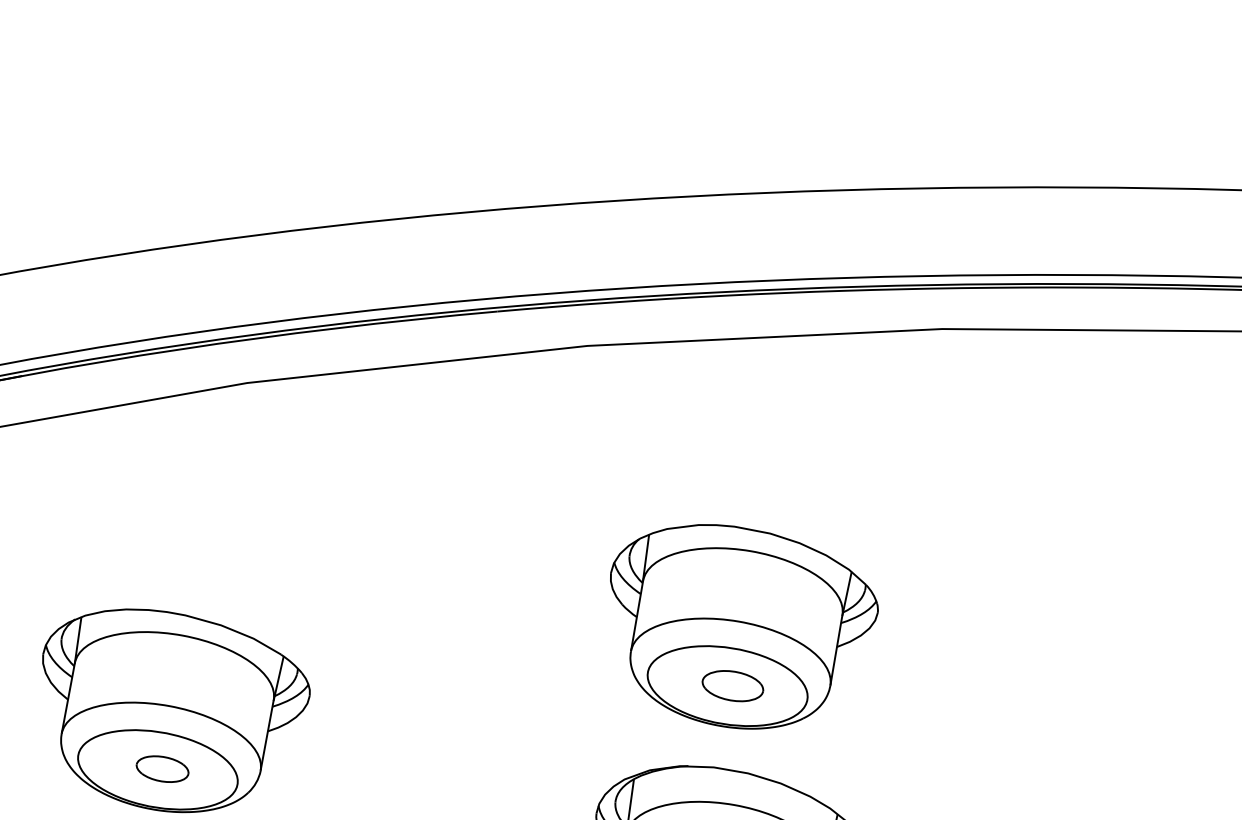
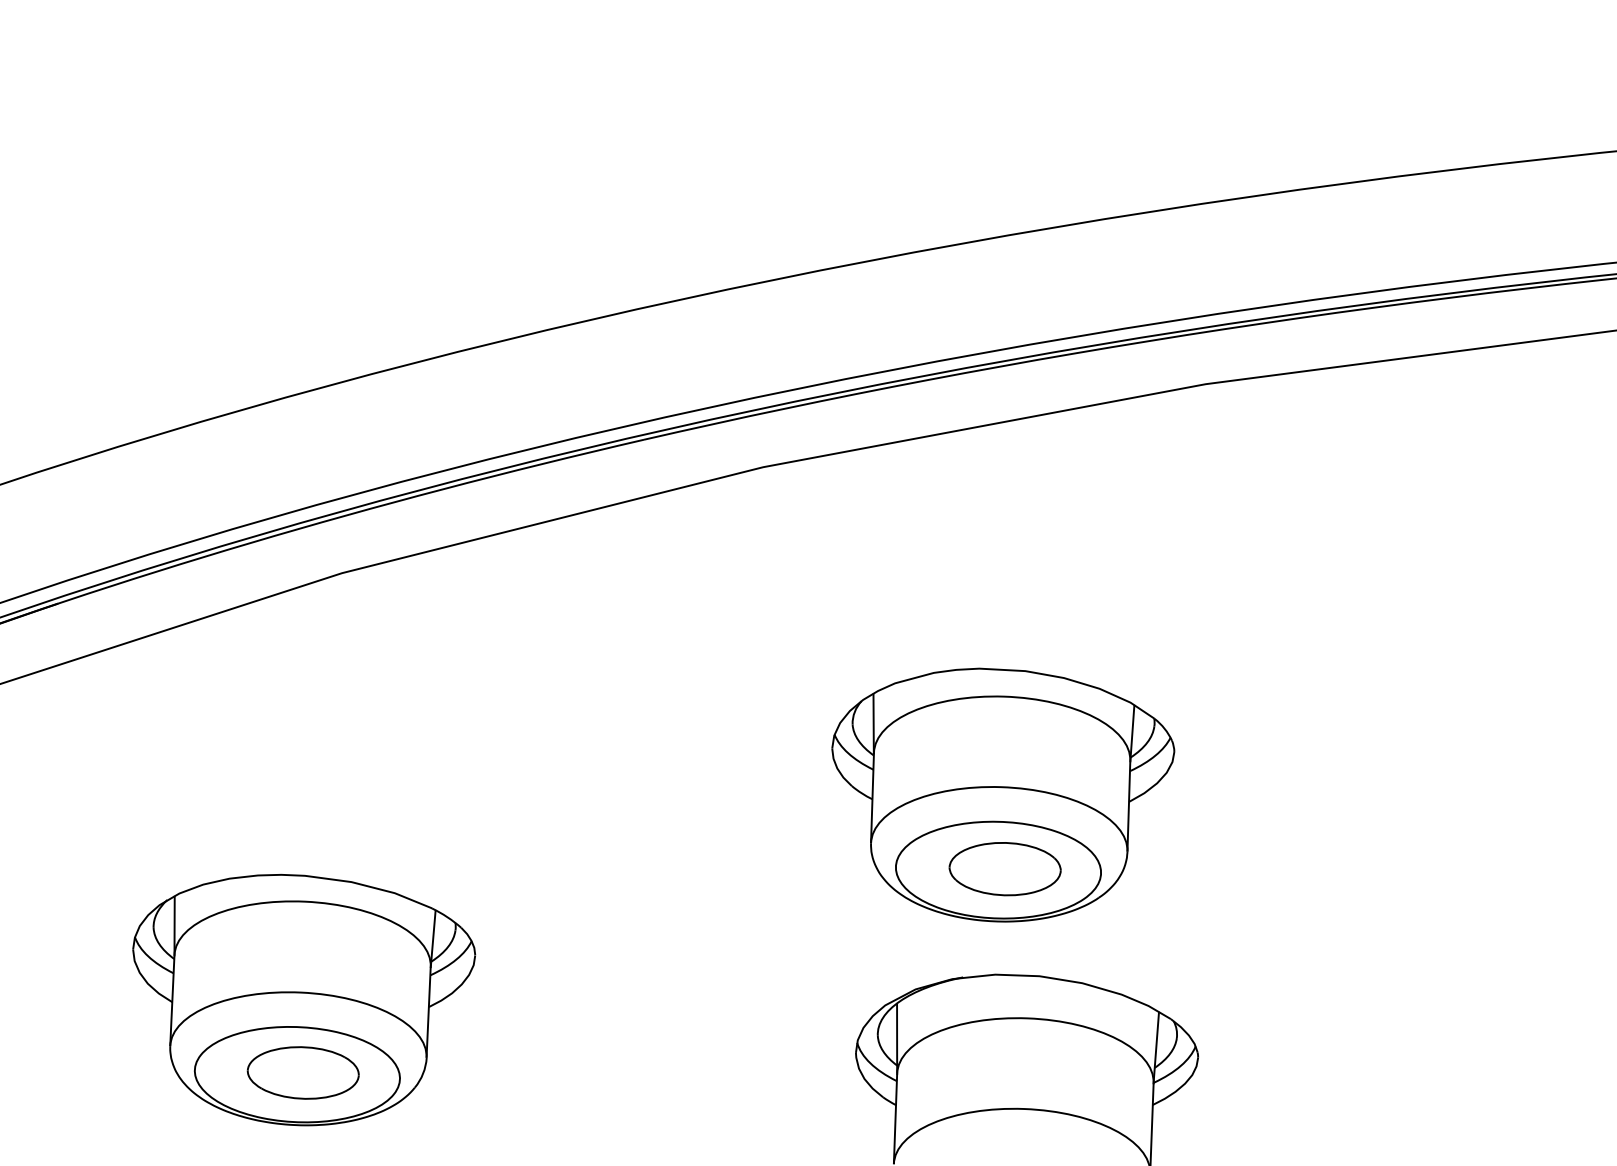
part: (732, 686) -> (1004, 869), size x1.43
part: (162, 768) -> (302, 1072), size x1.67

